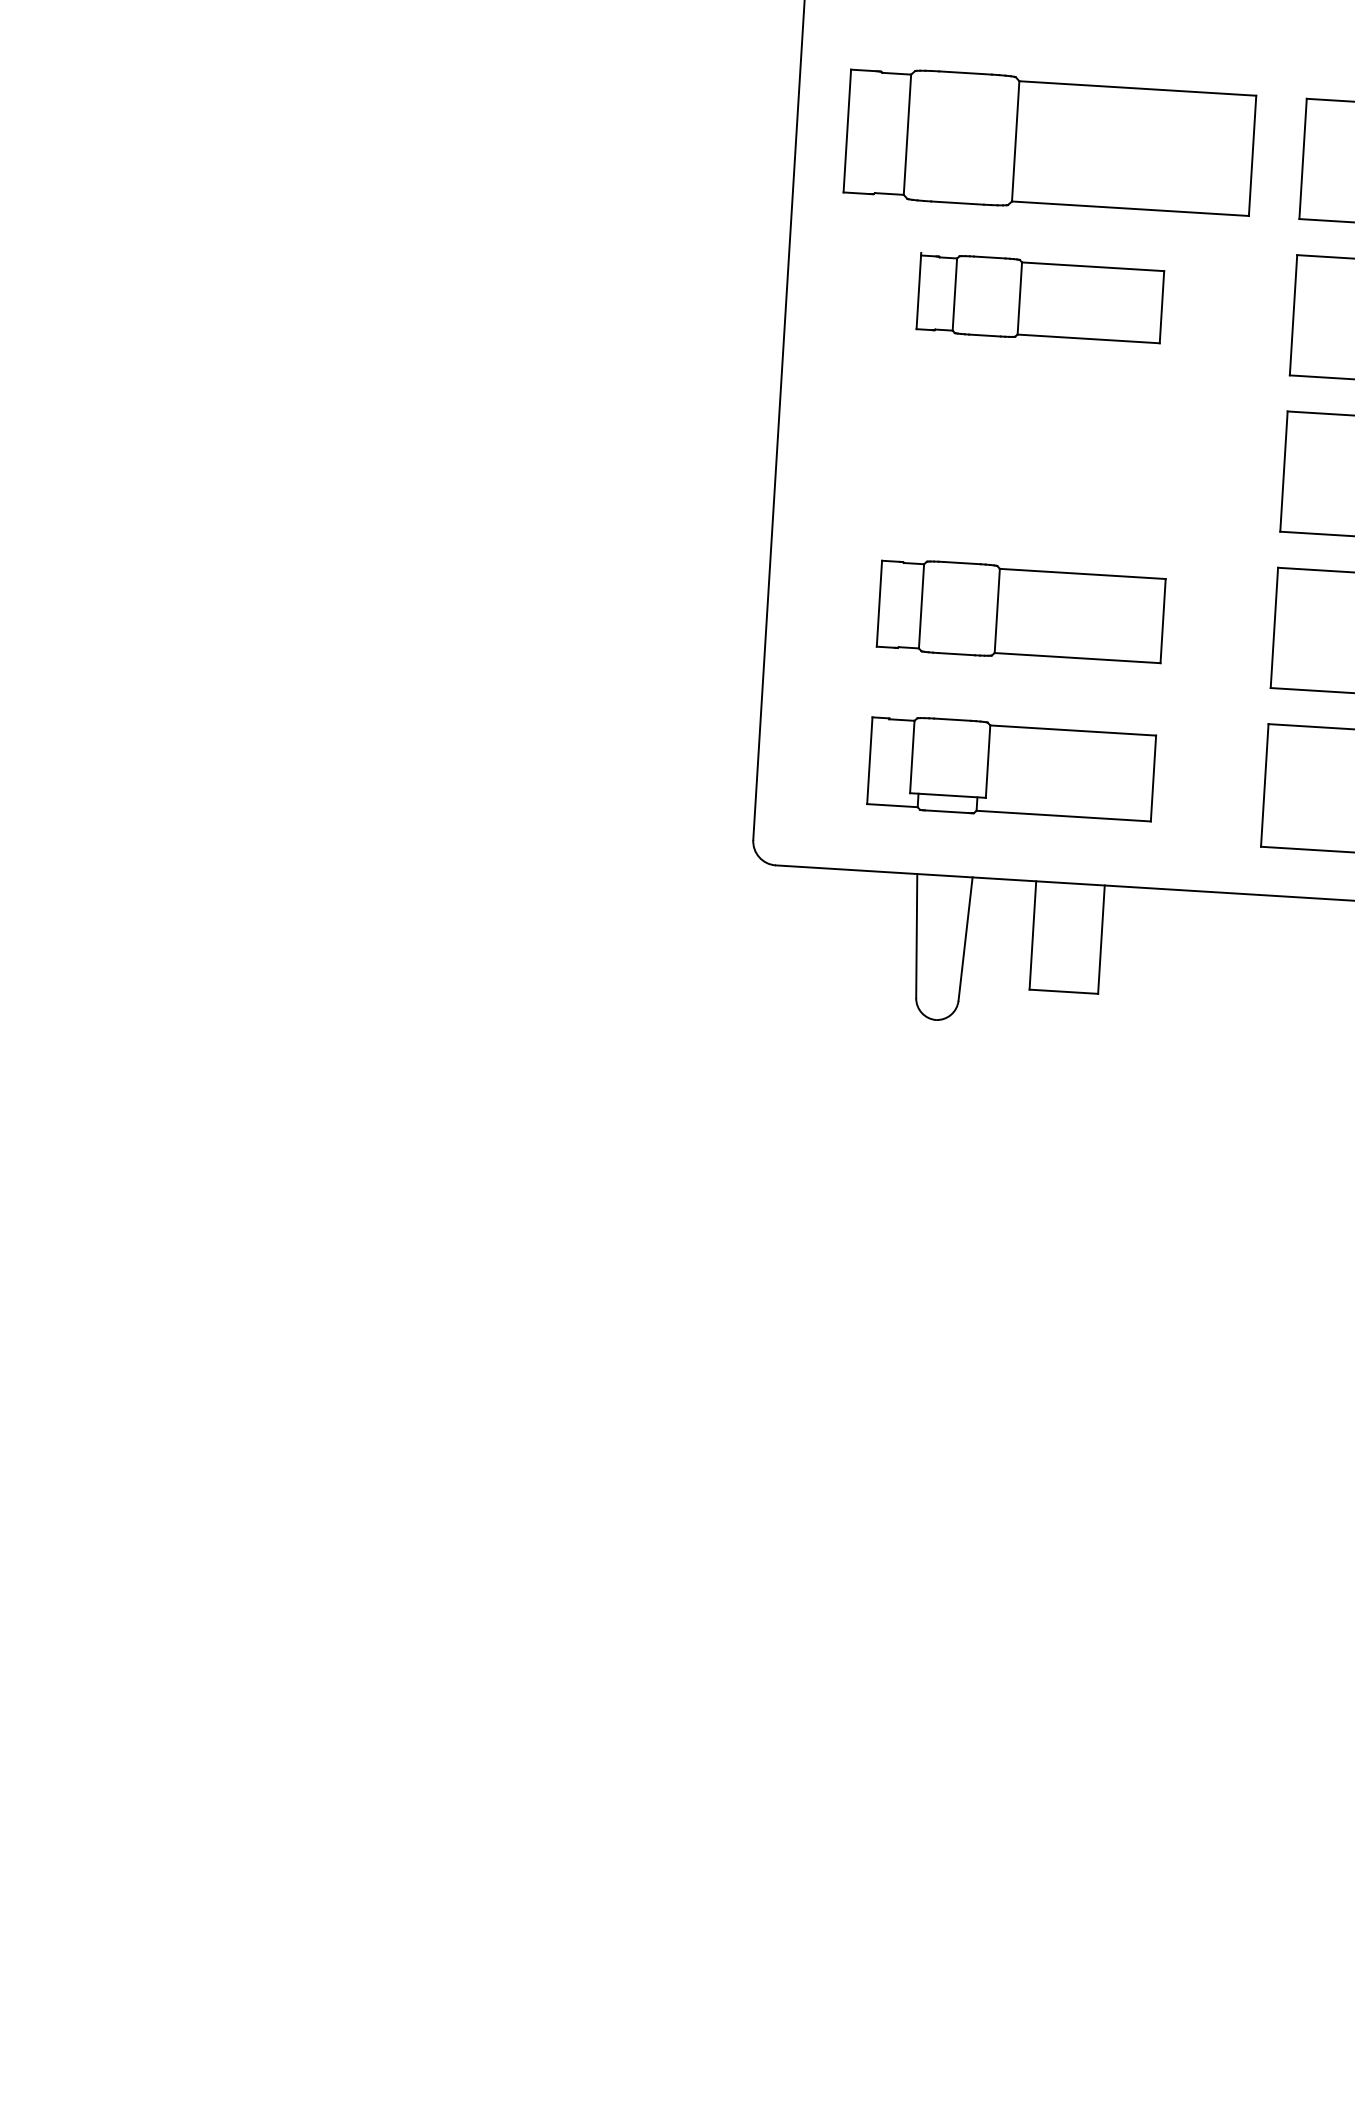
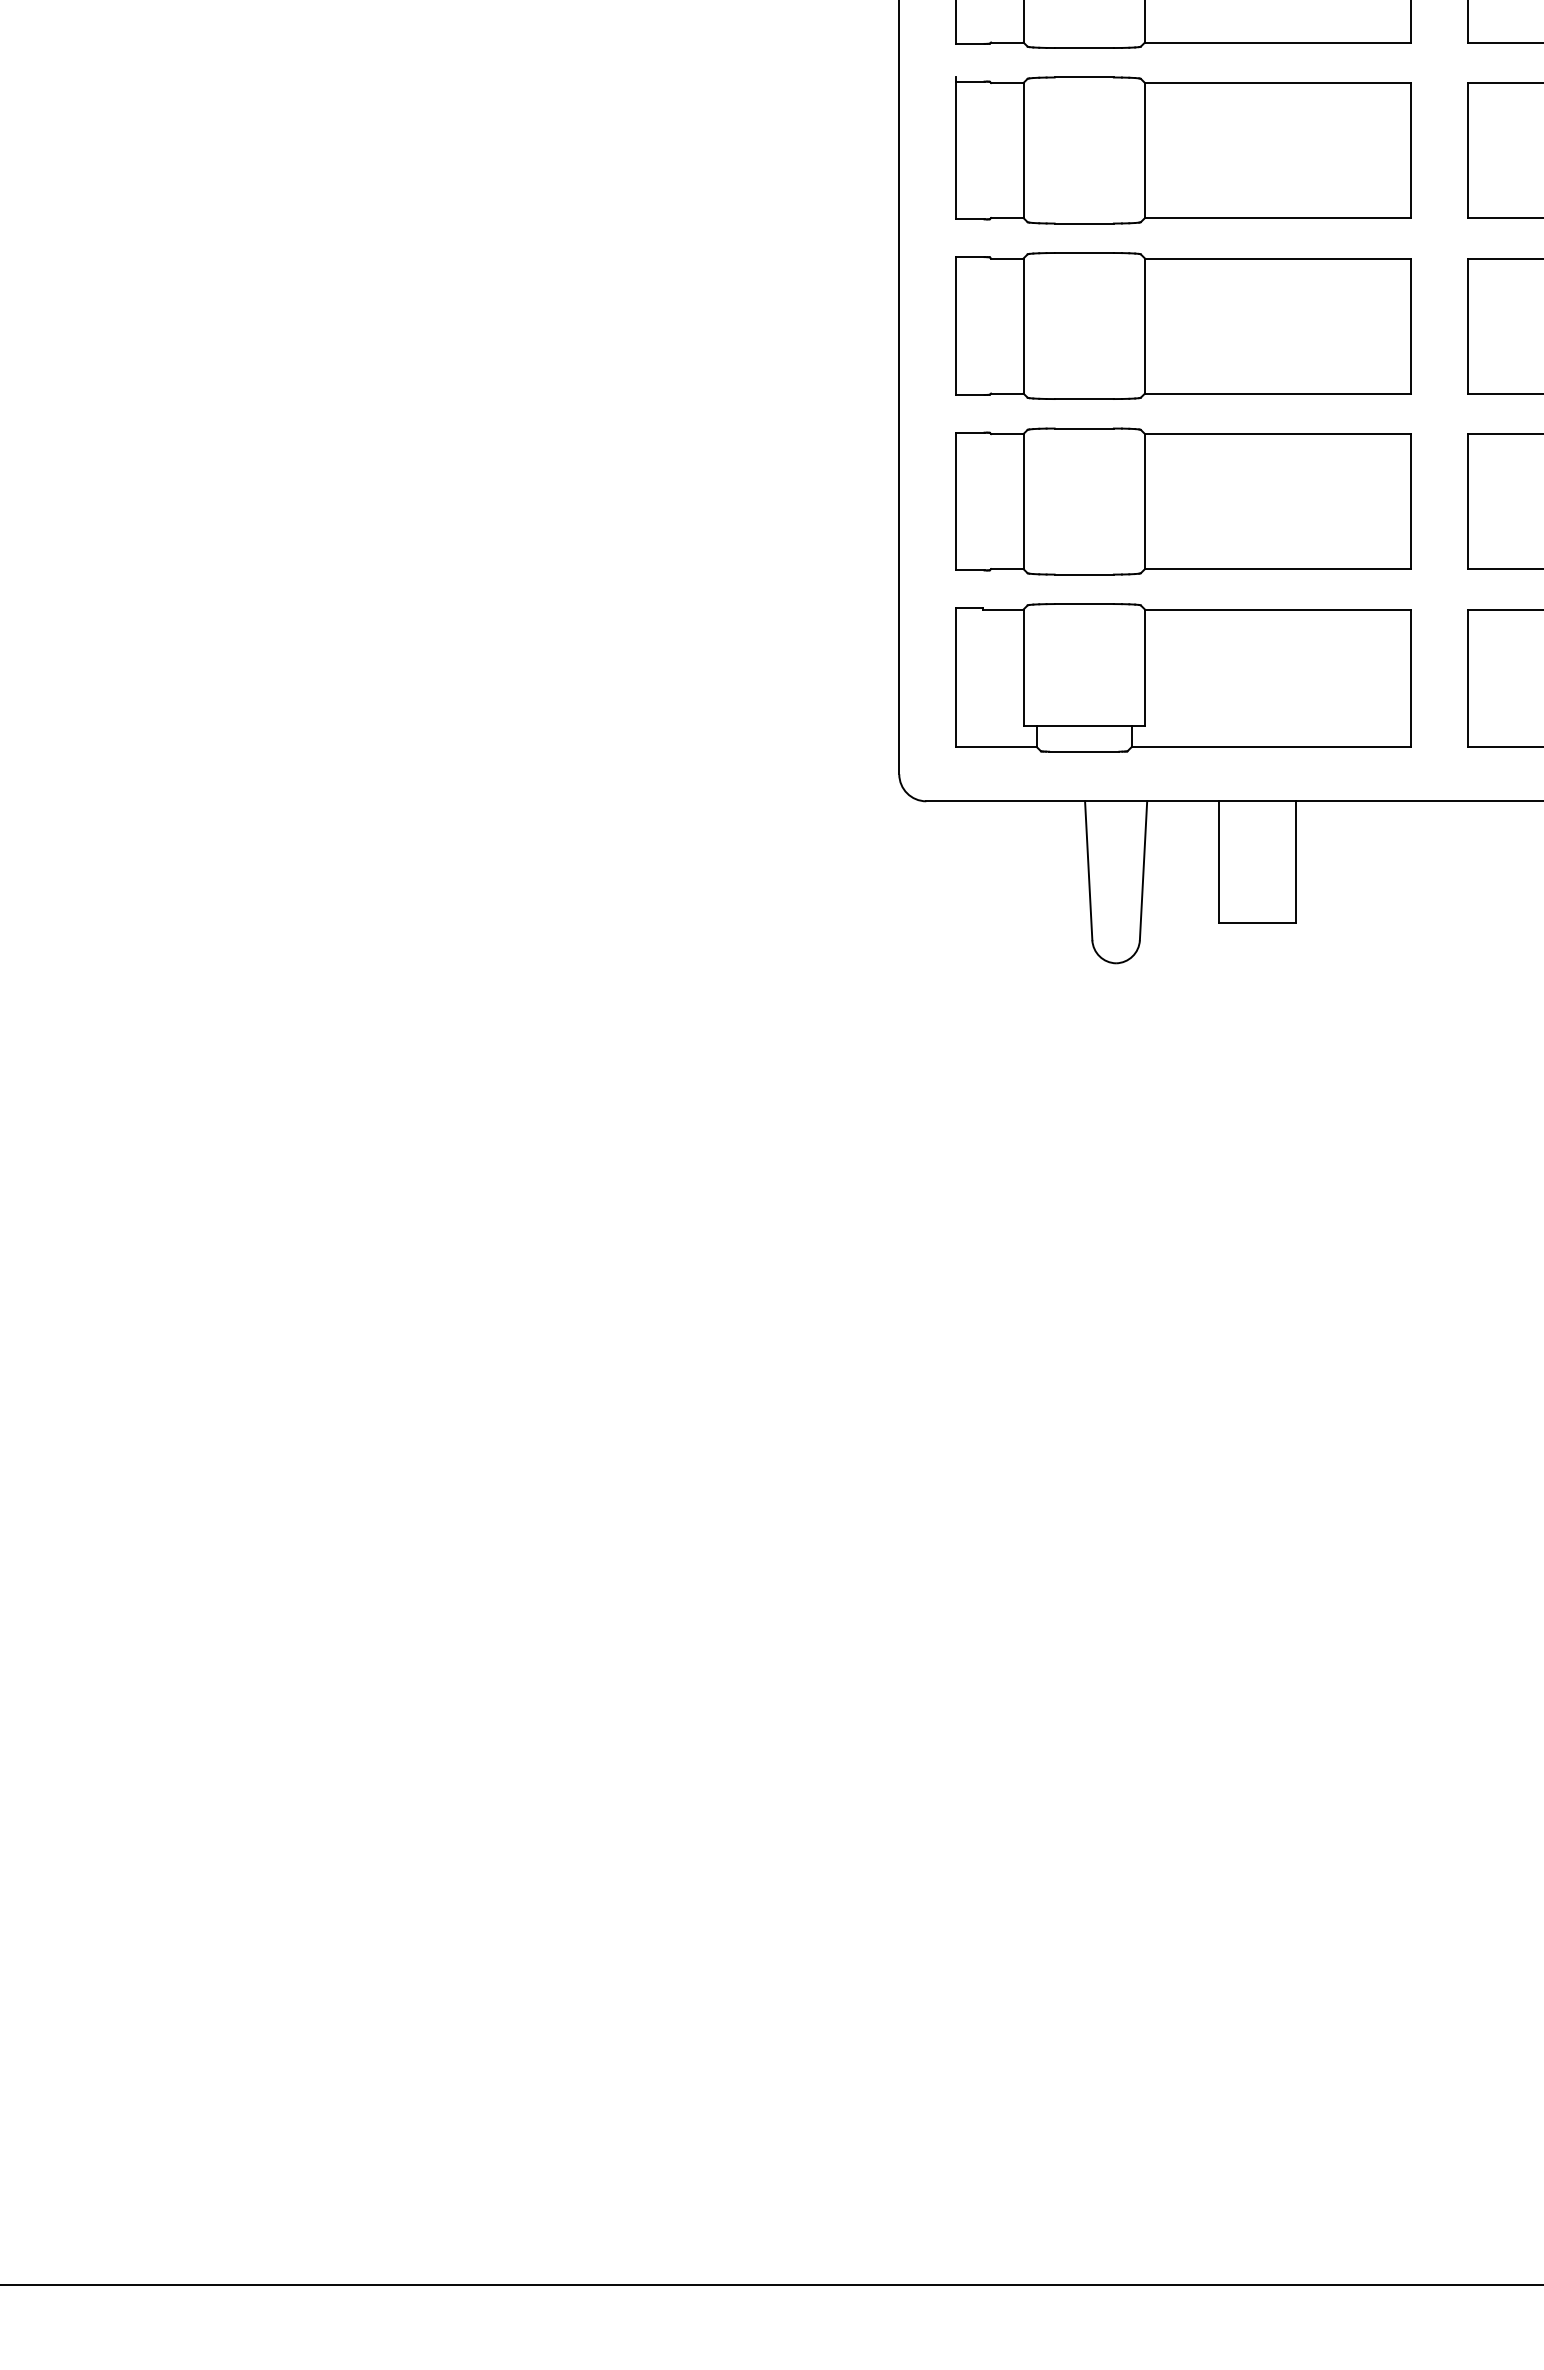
part: (1040, 299) -> (1183, 150), size x1.67
part: (1030, 455) -> (1183, 325), added
part: (1021, 612) -> (1183, 501), size x1.43
part: (1011, 769) -> (1183, 677), size x1.43

